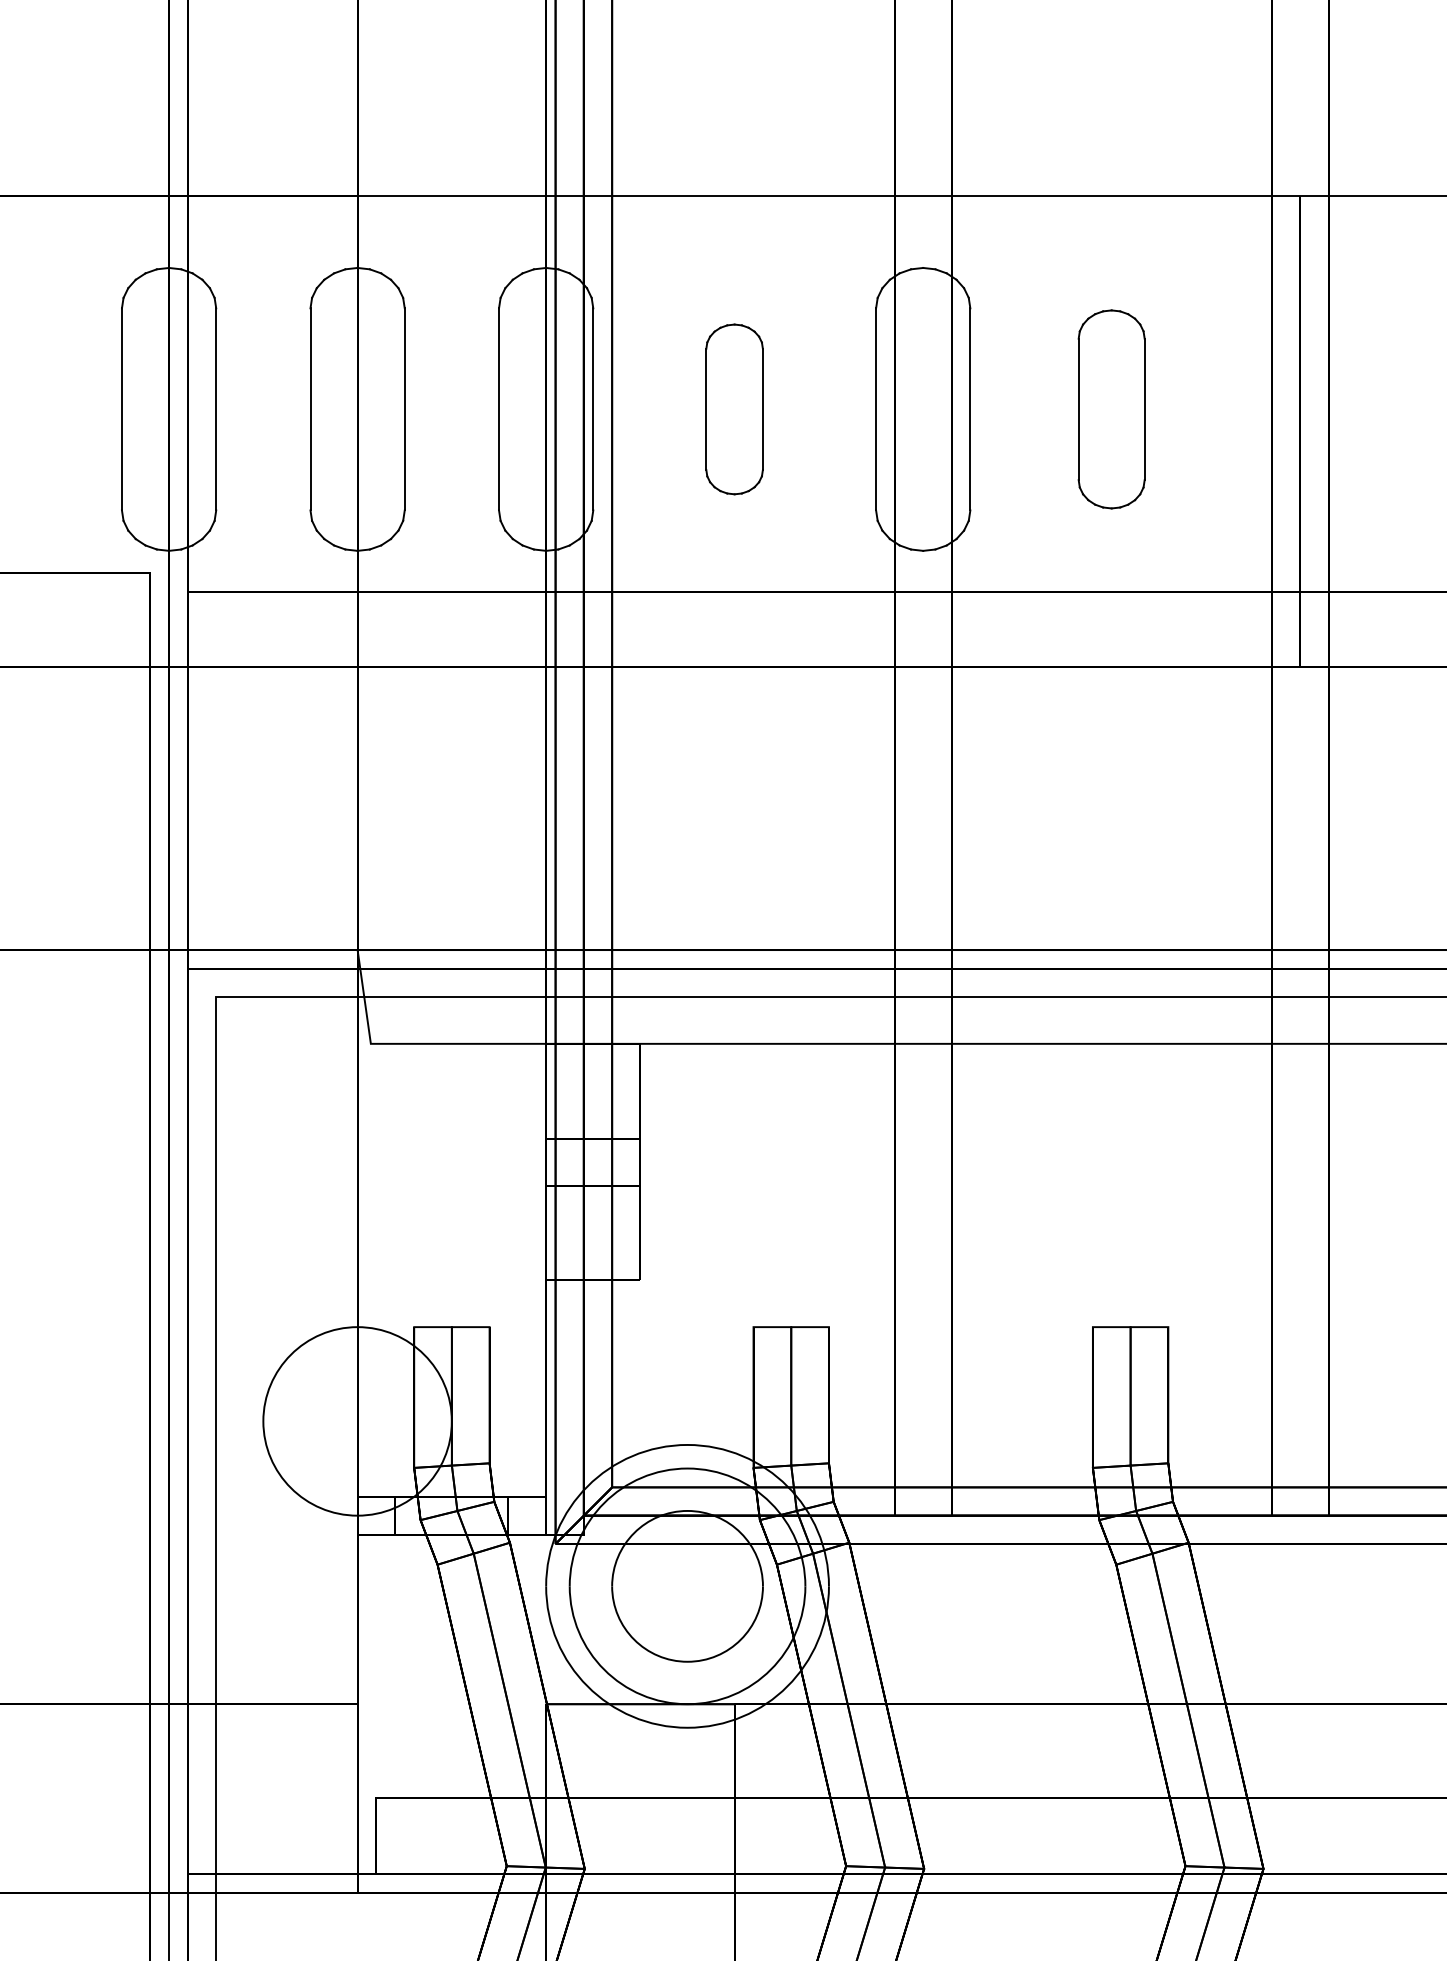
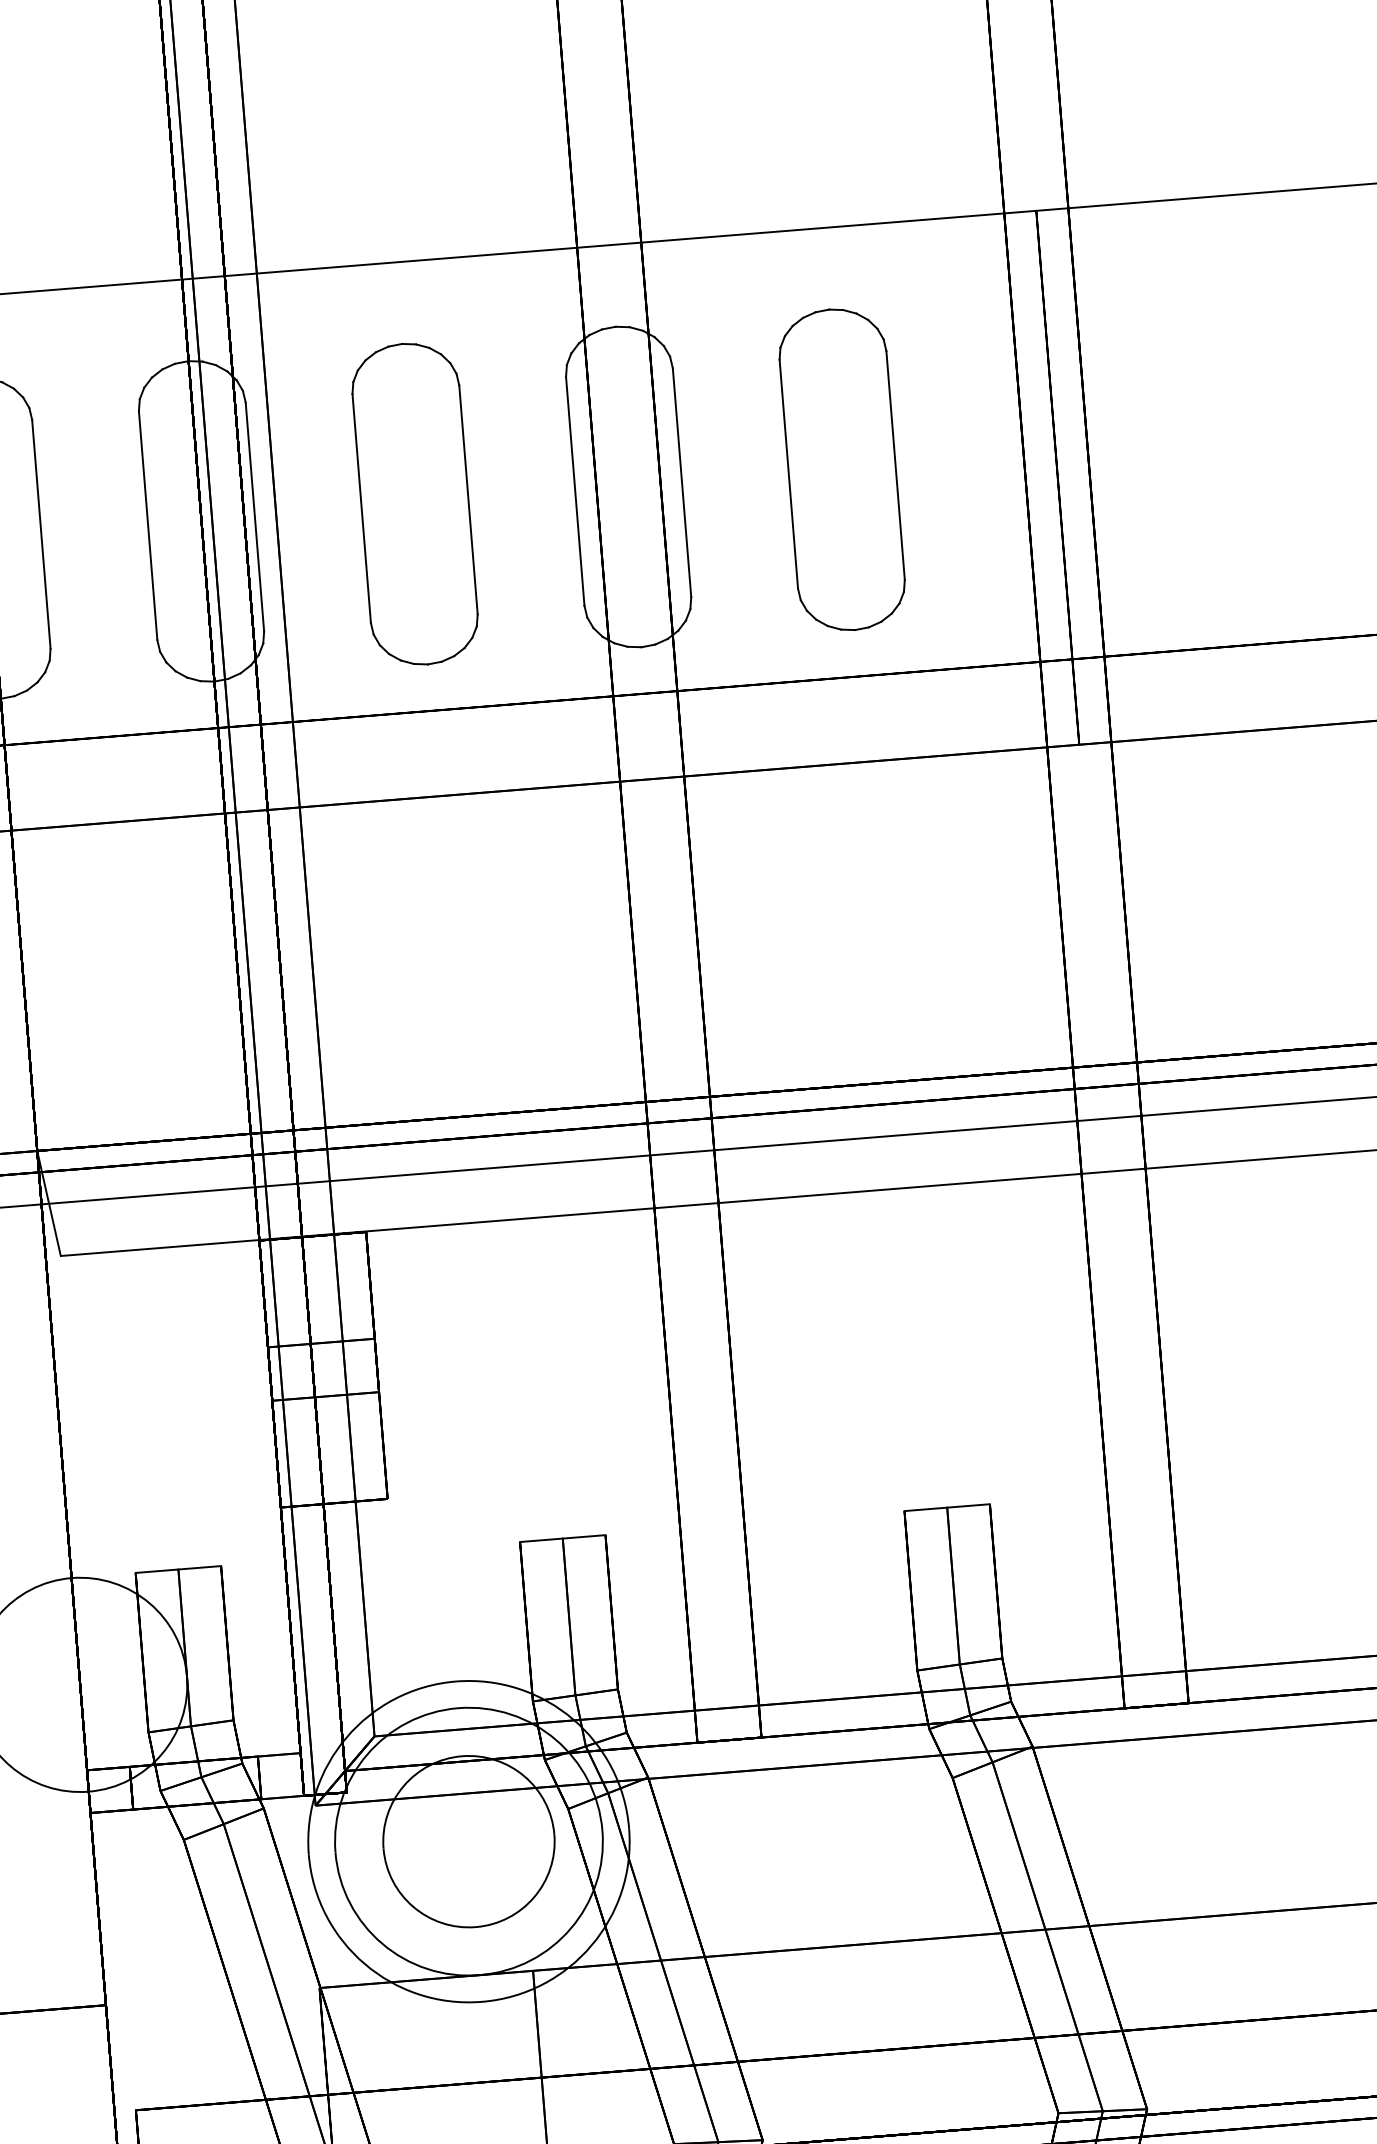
part: (734, 409) -> (414, 504), size x1.67
part: (1111, 409) -> (841, 469), size x1.43

